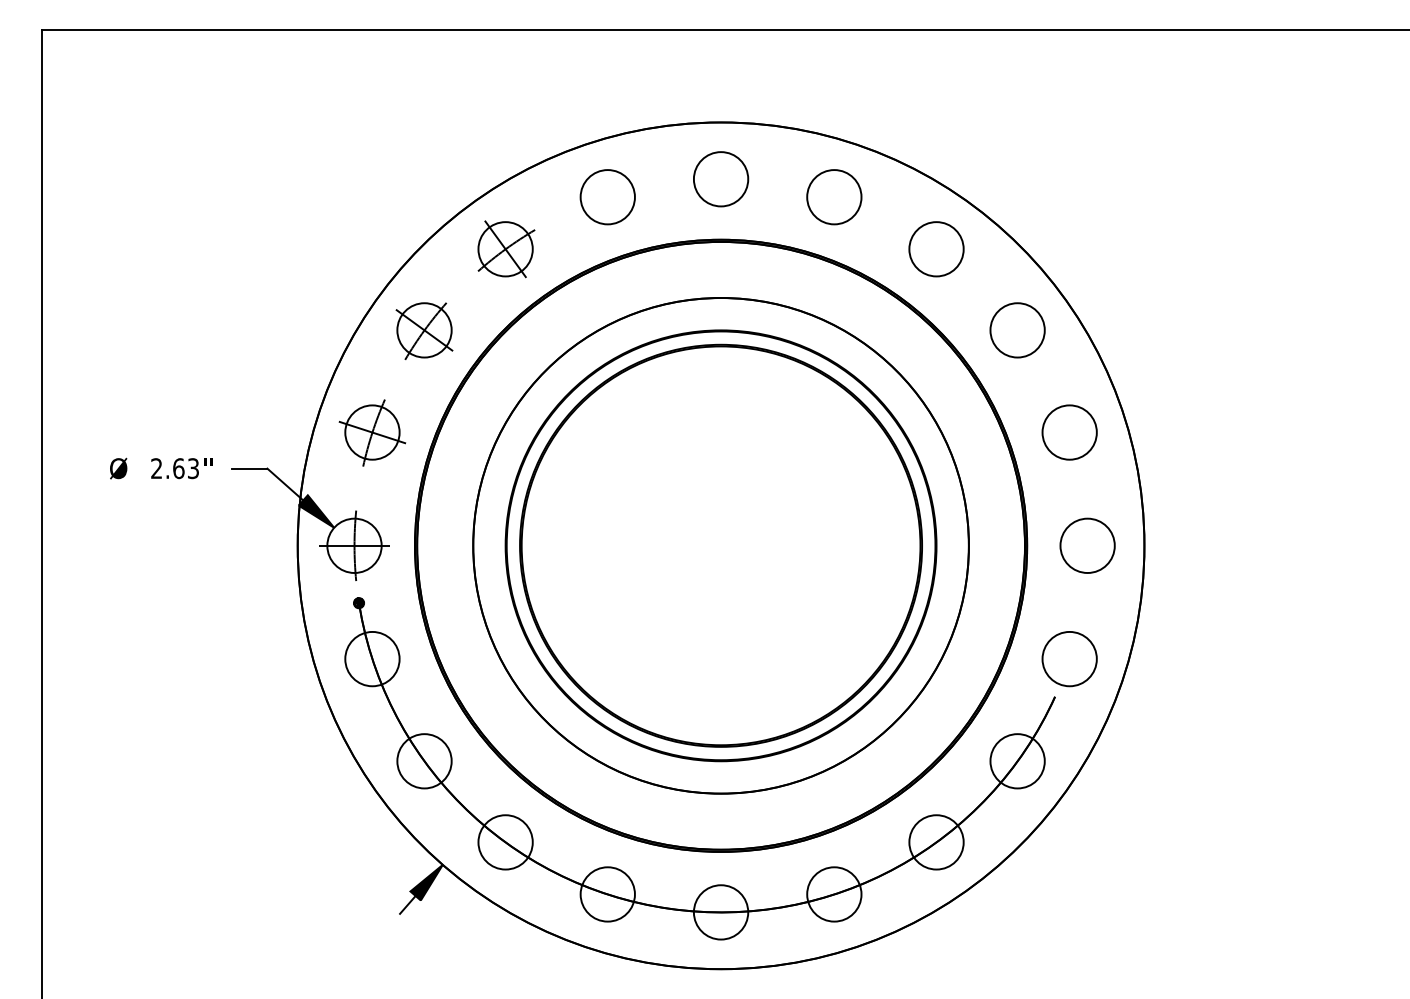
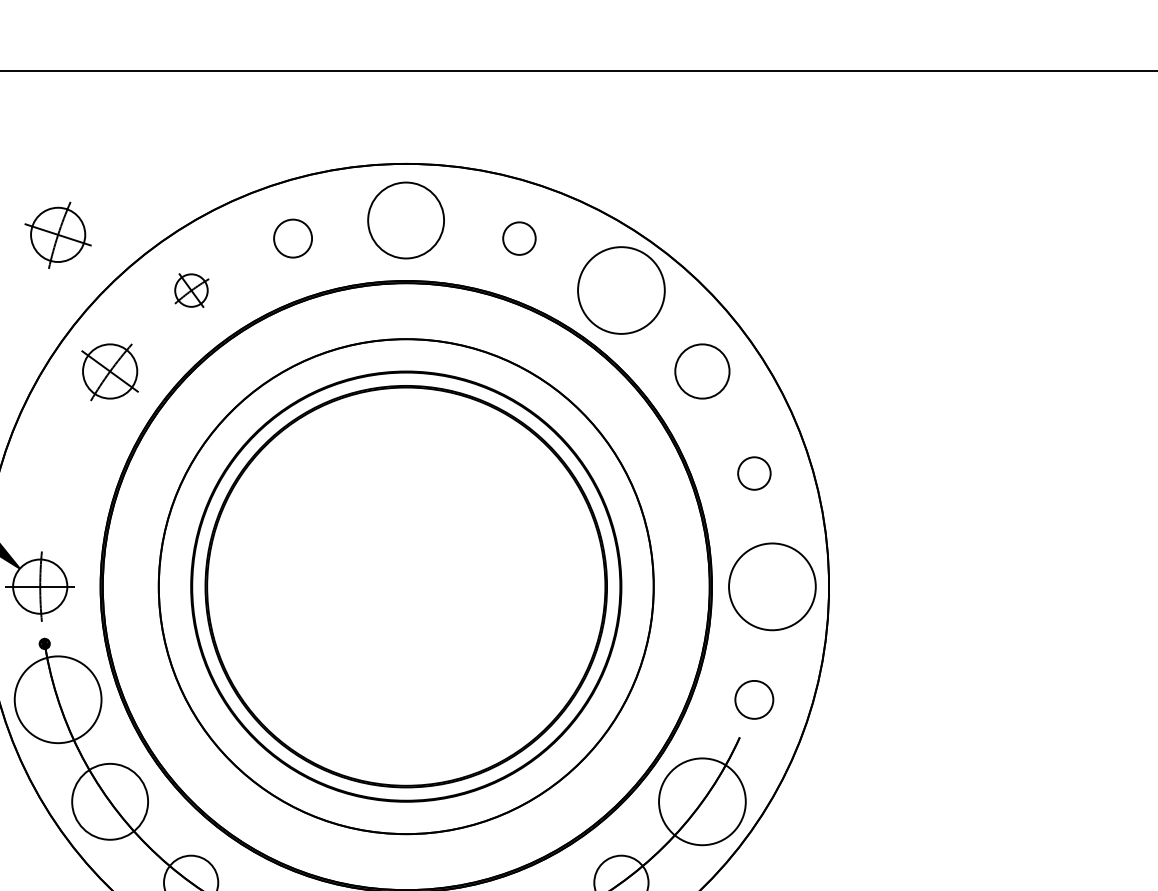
circle: (721, 179) -> (406, 220), size x1.4
circle: (607, 197) -> (292, 238), size x0.7
circle: (834, 197) -> (519, 238), size x0.6
part: (506, 249) -> (192, 290), size x0.6
circle: (936, 249) -> (621, 290), size x1.6
part: (372, 432) -> (58, 234), moved
circle: (1069, 432) -> (754, 473), size x0.6
circle: (1087, 545) -> (772, 586), size x1.6
circle: (372, 658) -> (58, 699), size x1.6
circle: (1069, 659) -> (754, 700), size x0.7
circle: (424, 761) -> (110, 802), size x1.4
circle: (1017, 761) -> (702, 802), size x1.6

